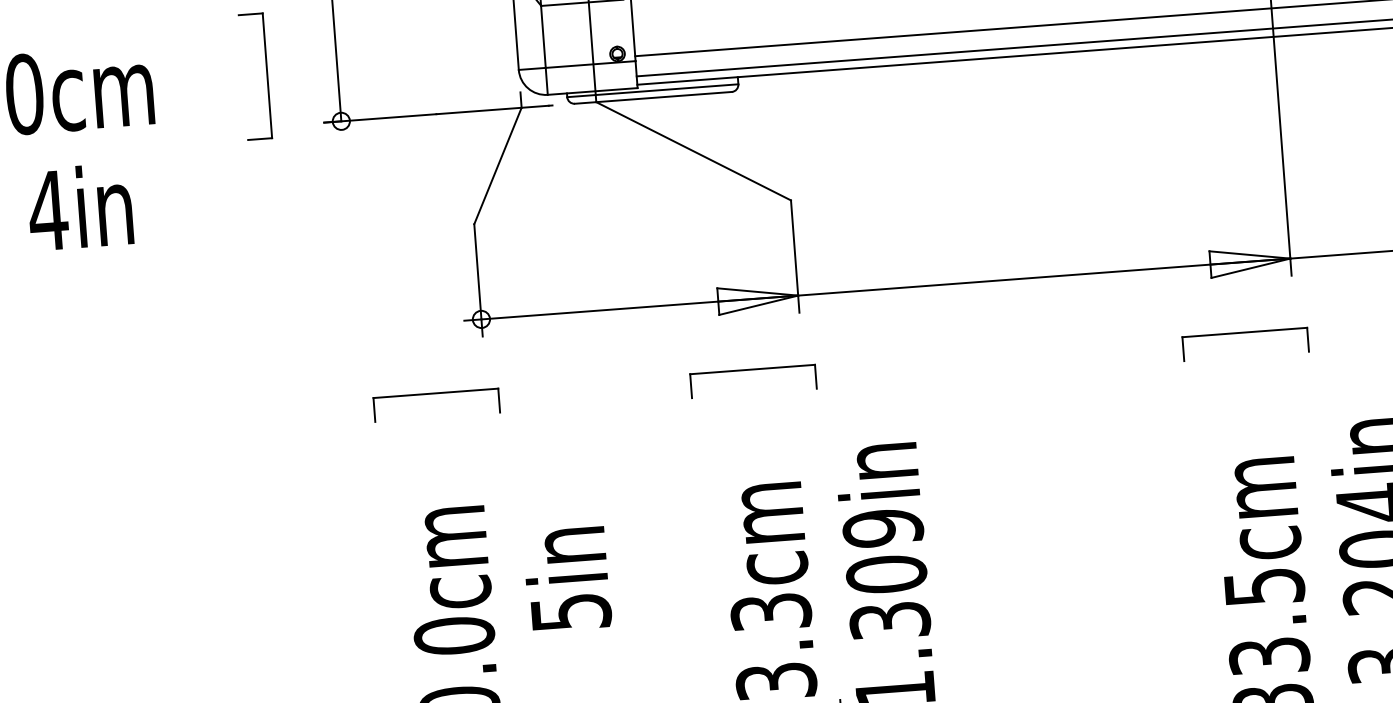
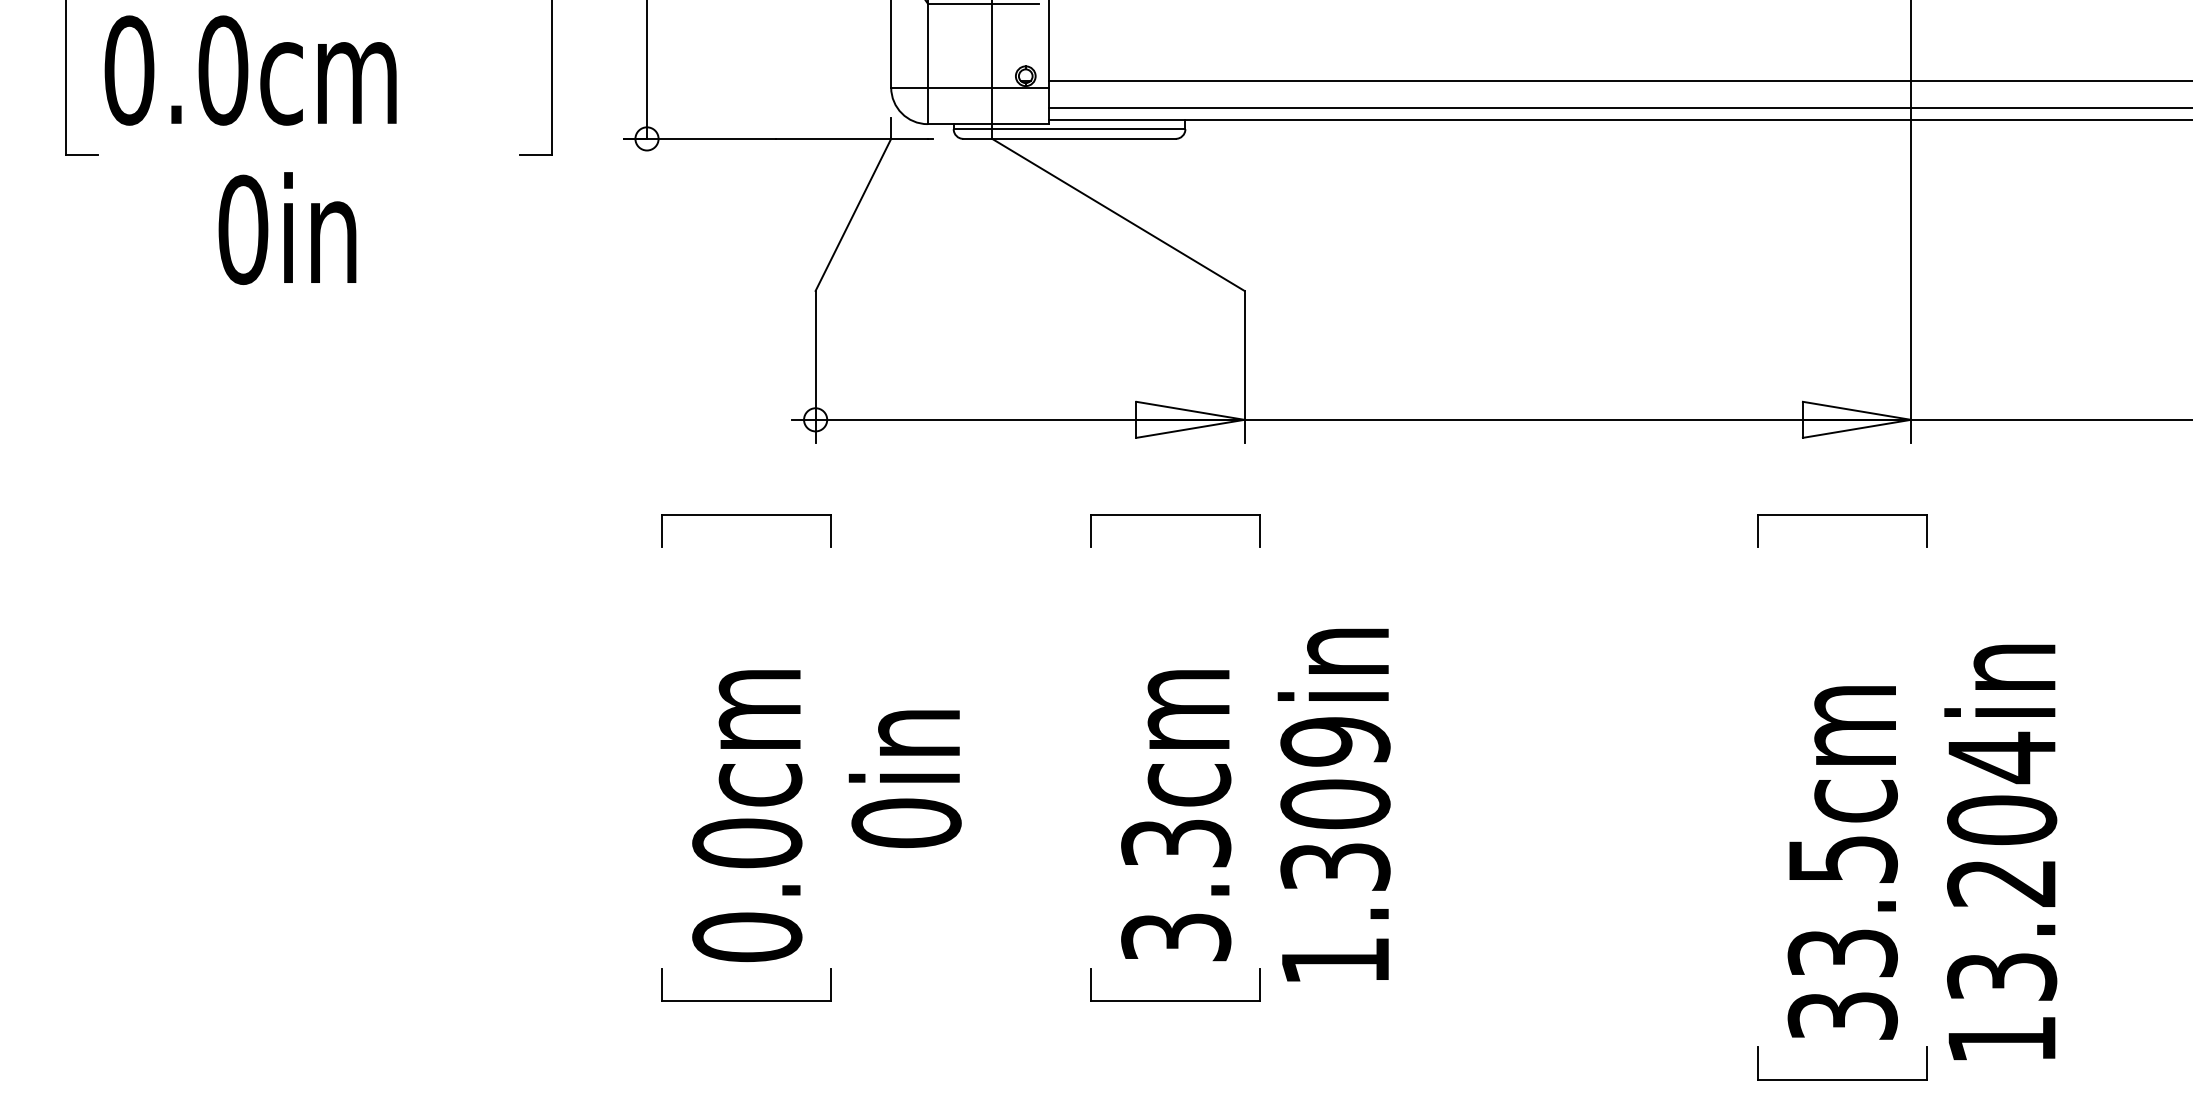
text: (48, 210) -> (243, 229), 4in -> 0in
text: (570, 612) -> (906, 823), 5in -> 0in

